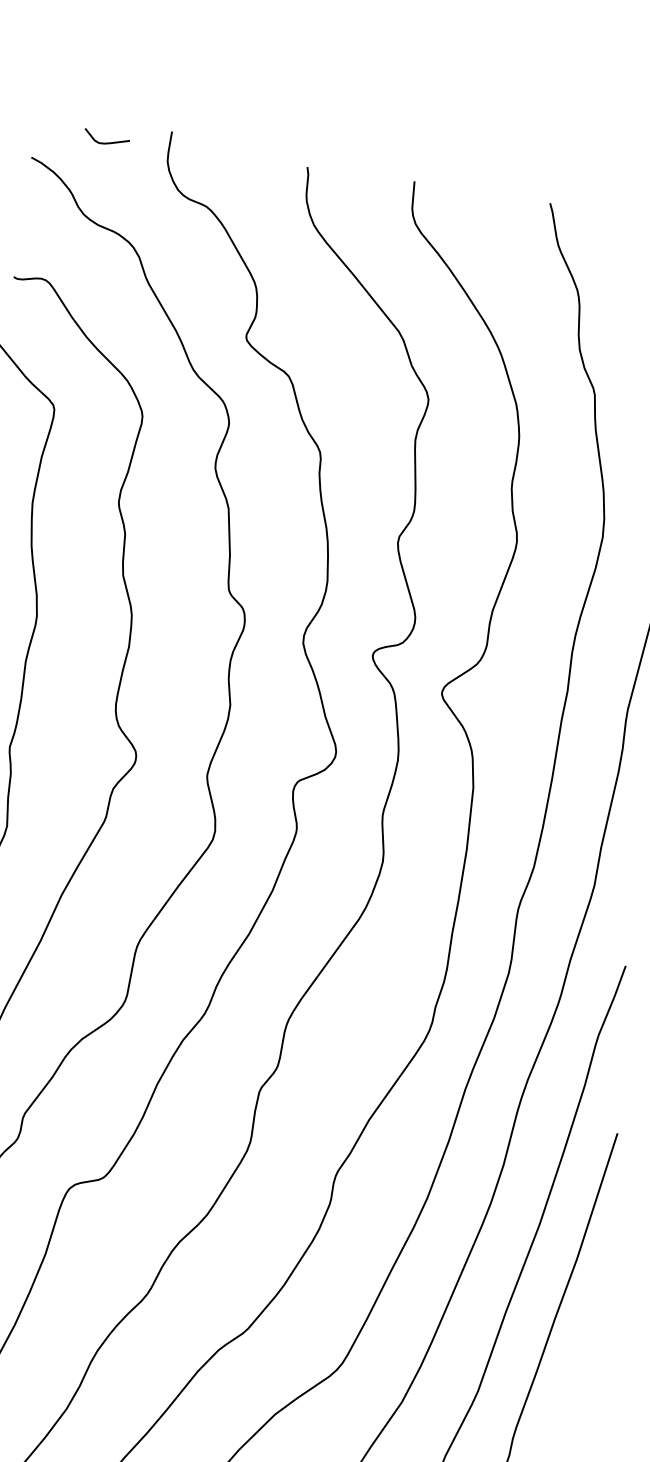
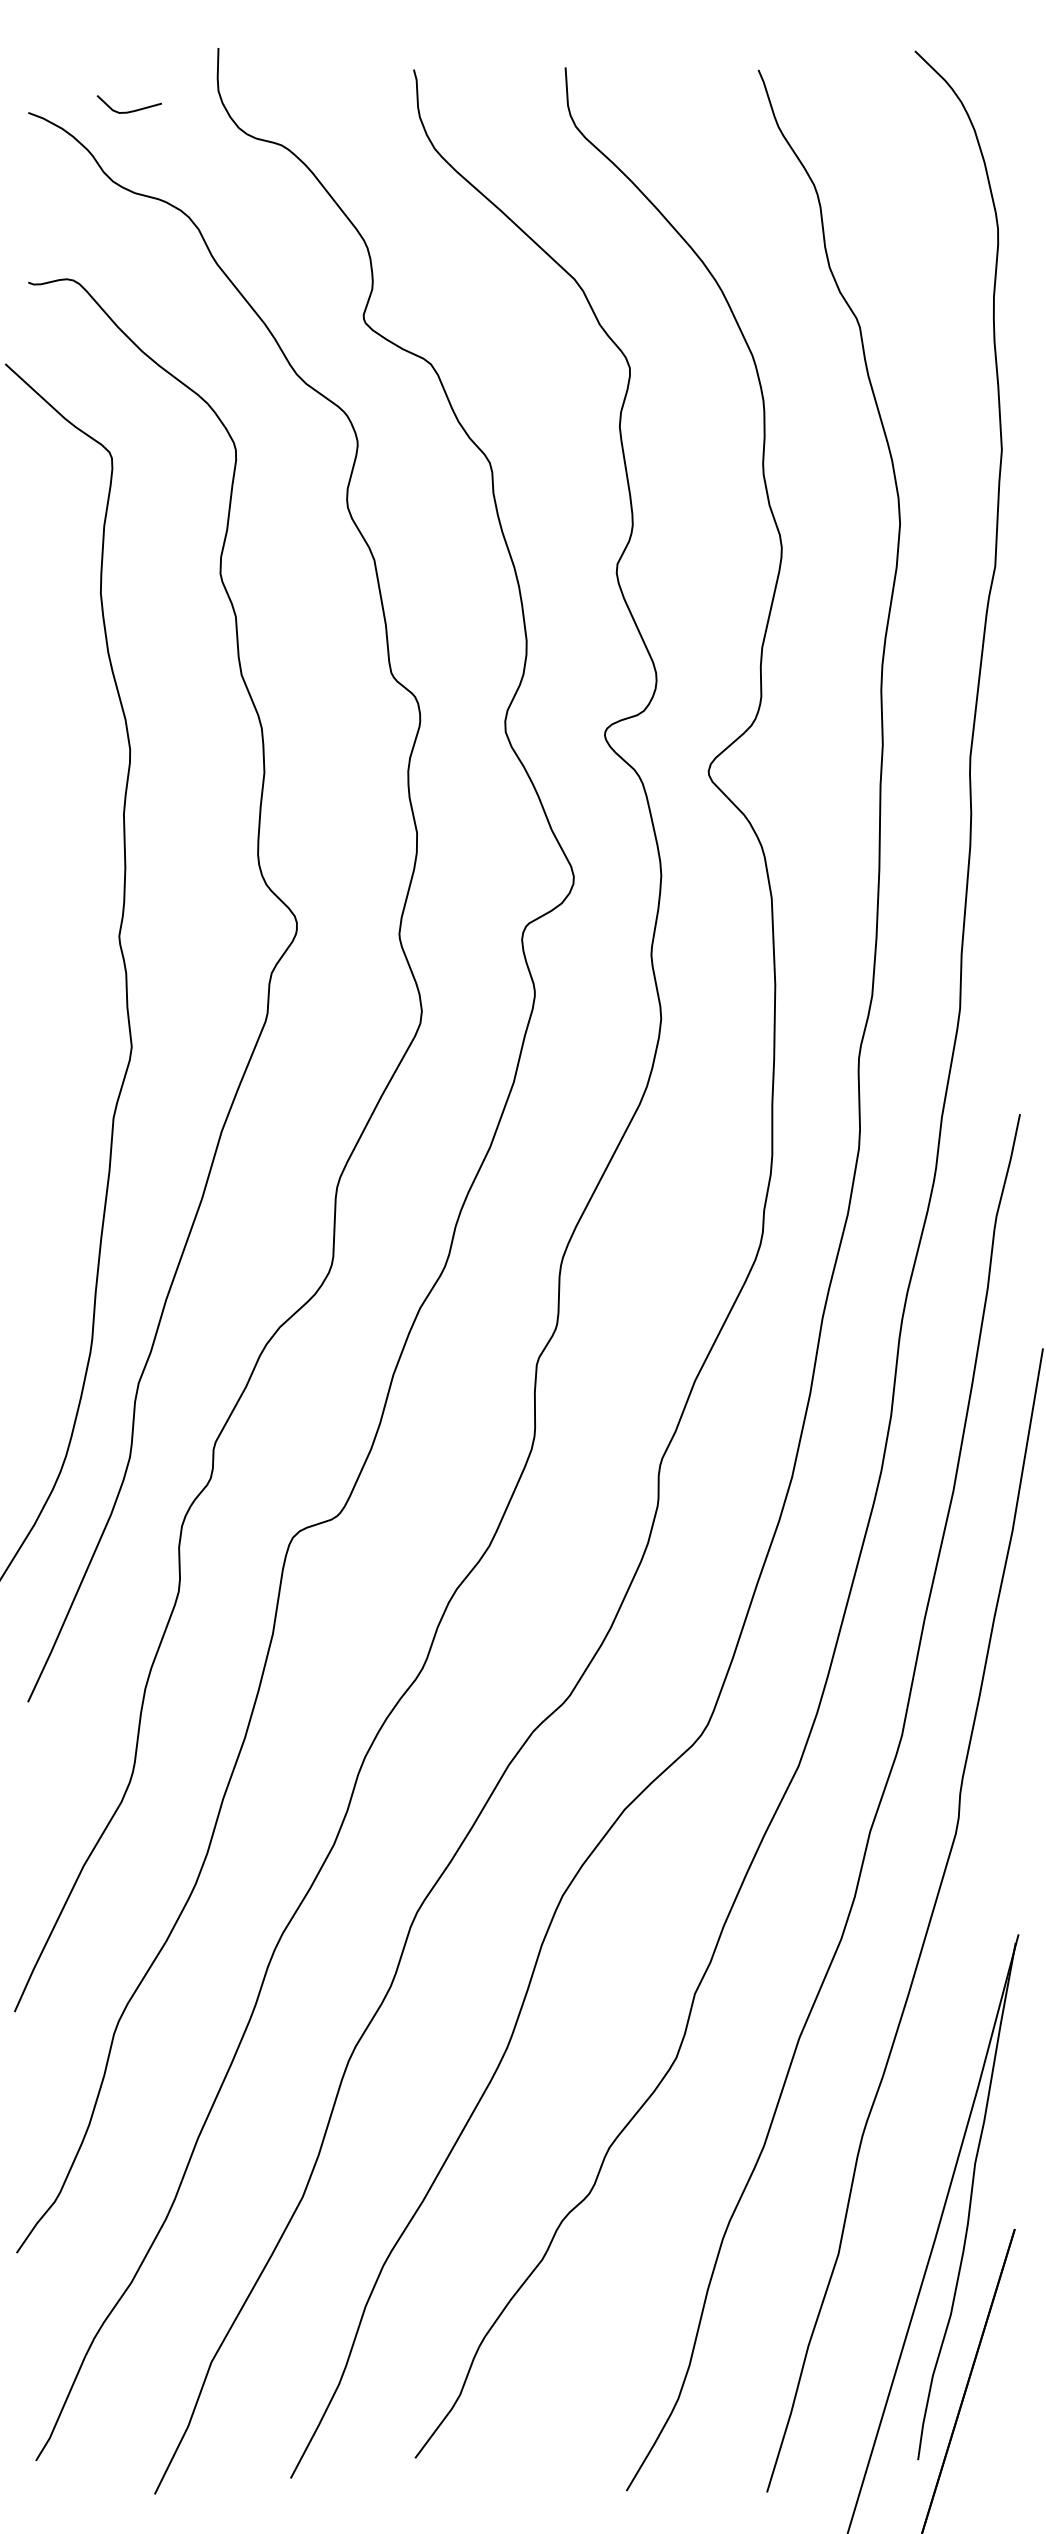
curve: (107, 142) -> (131, 110), moved

